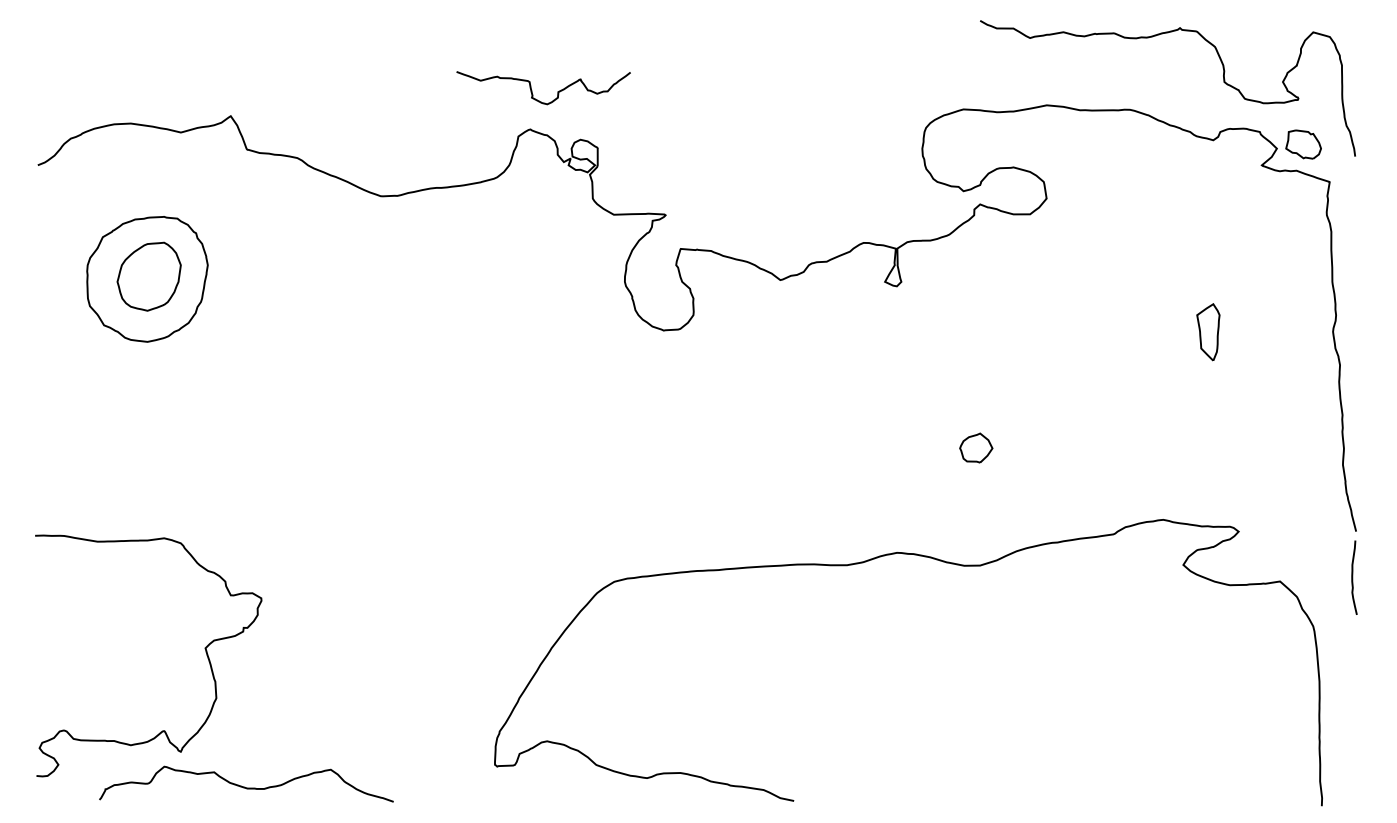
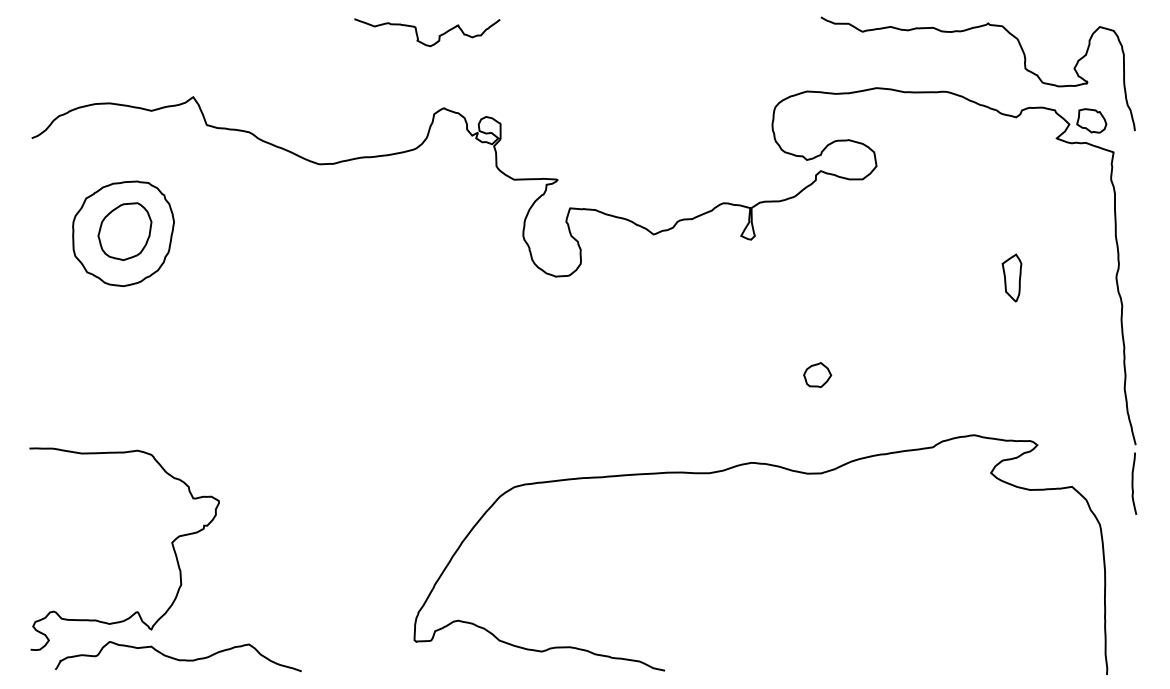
curve: (533, 91) -> (418, 35), moved
curve: (245, 786) -> (177, 658), moved

